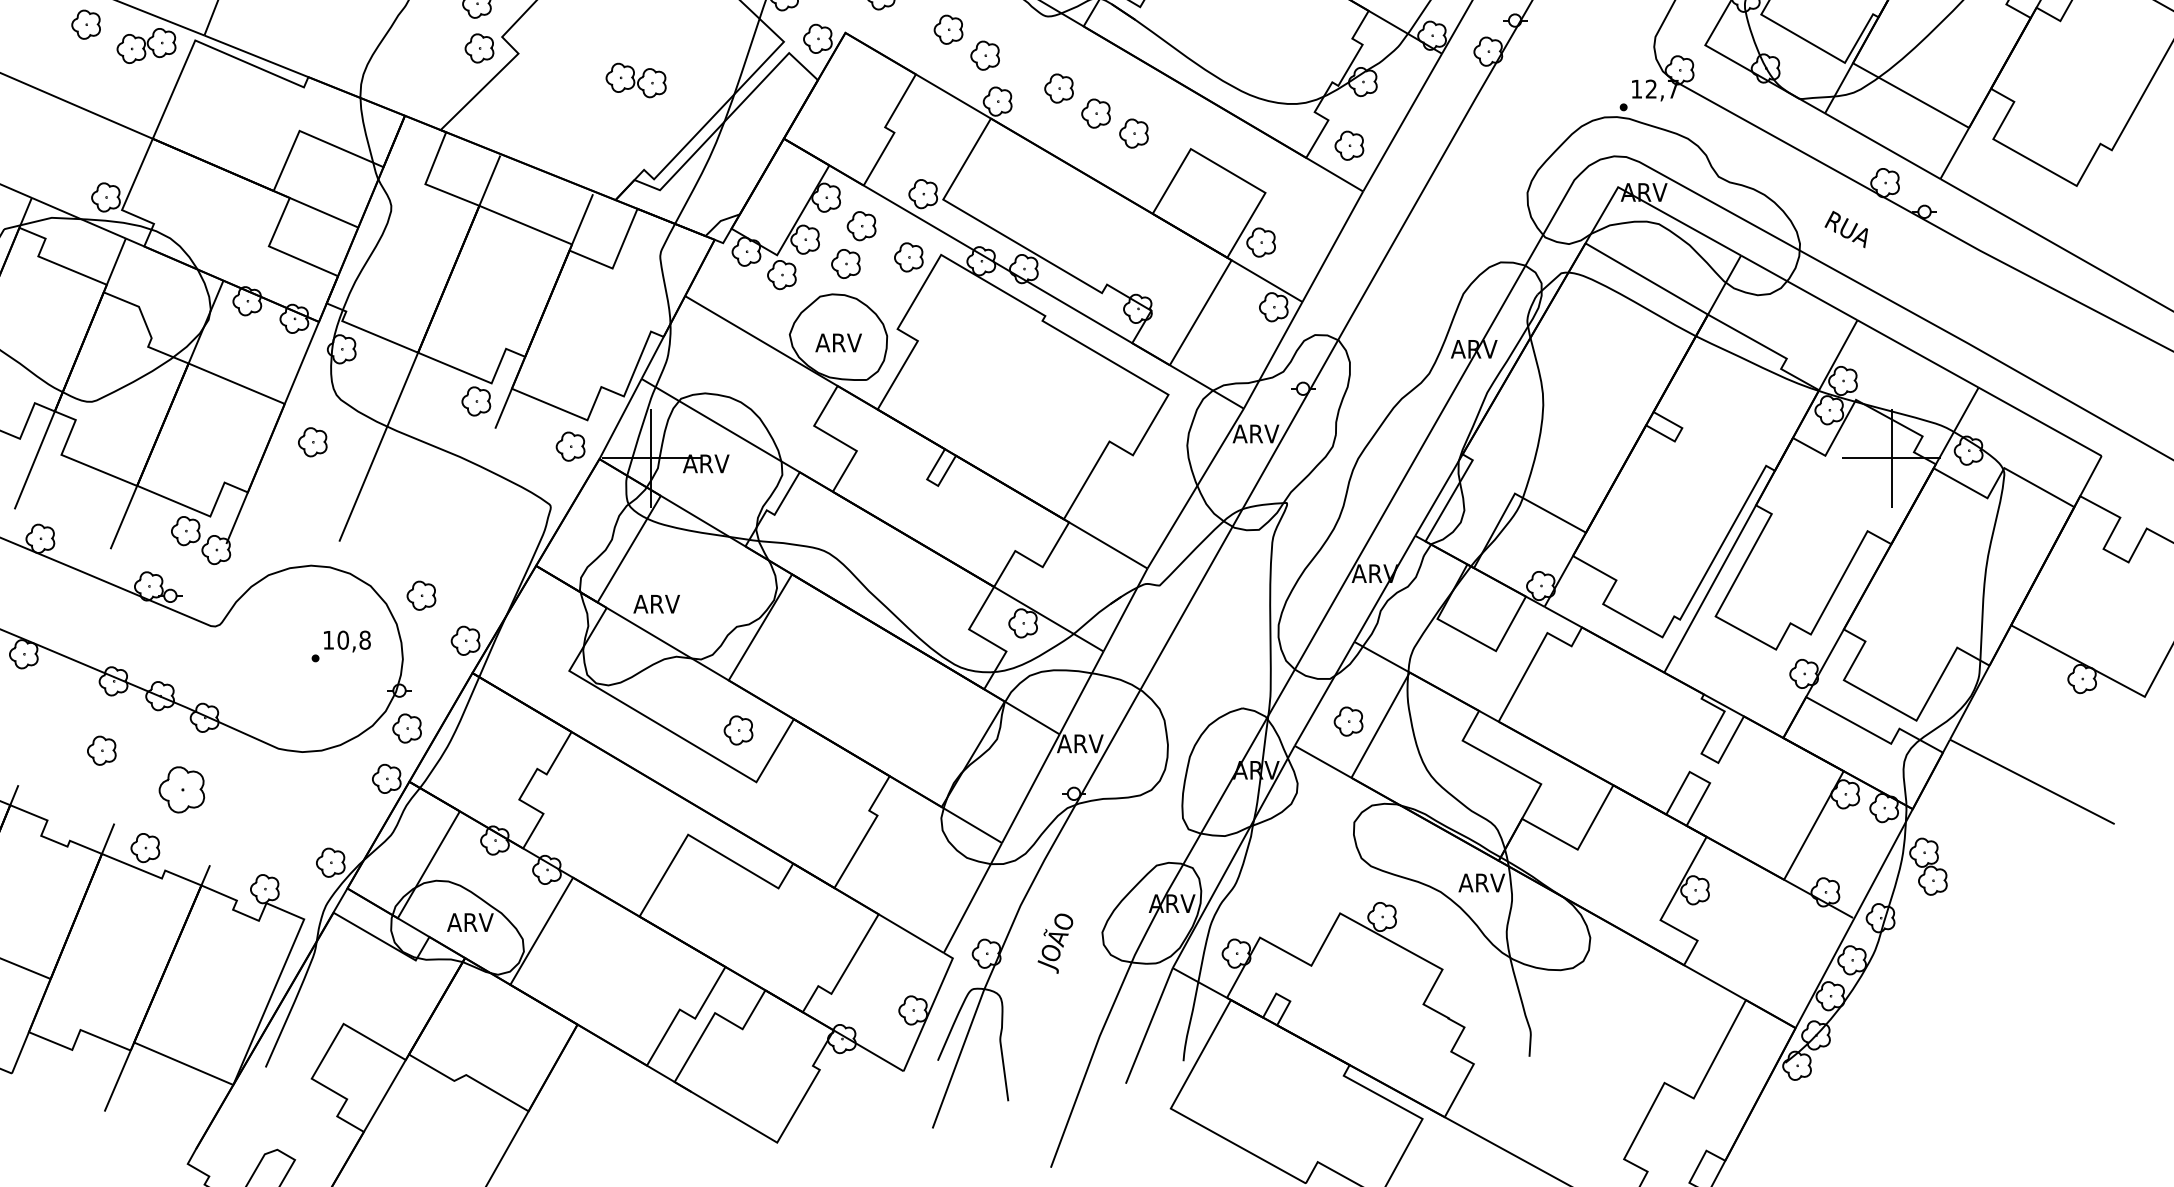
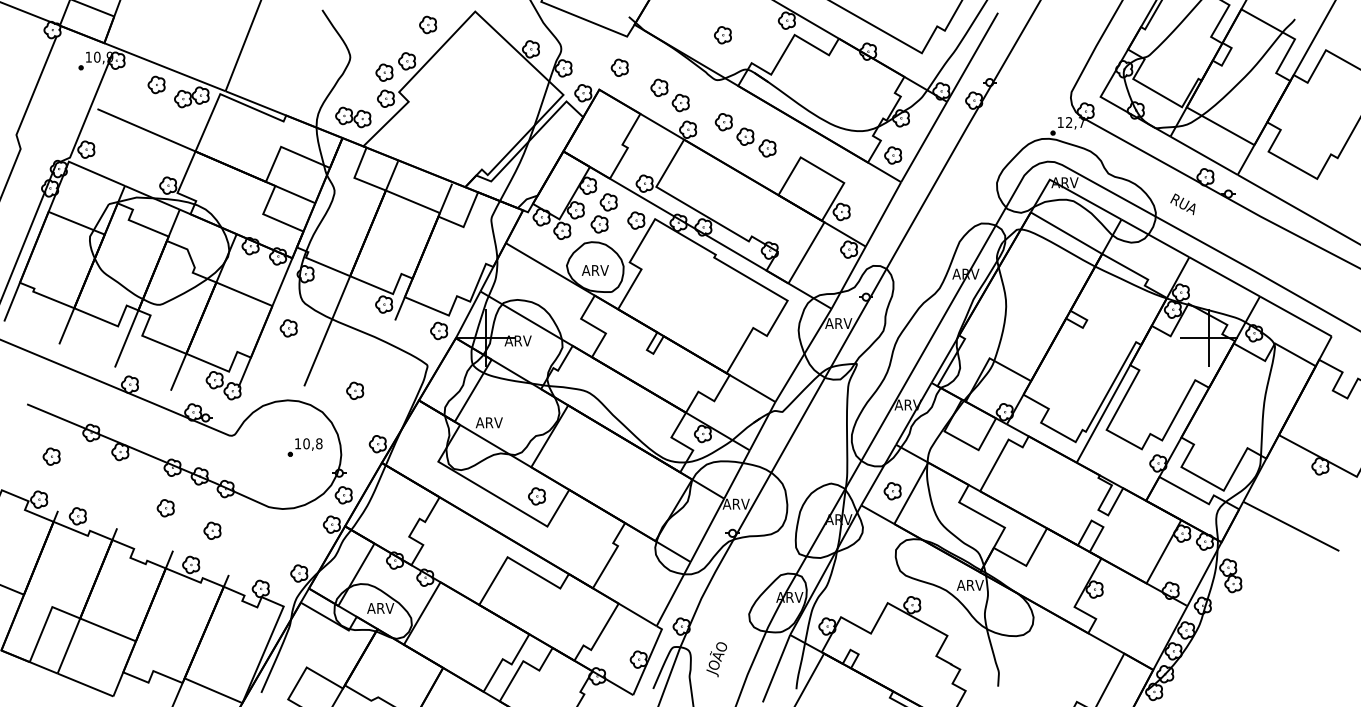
part: (636, 80) -> (353, 117), moved
part: (422, 595) -> (355, 390), moved
part: (181, 788) -> (212, 530), size x0.62
text: (1054, 943) -> (716, 659), moved

